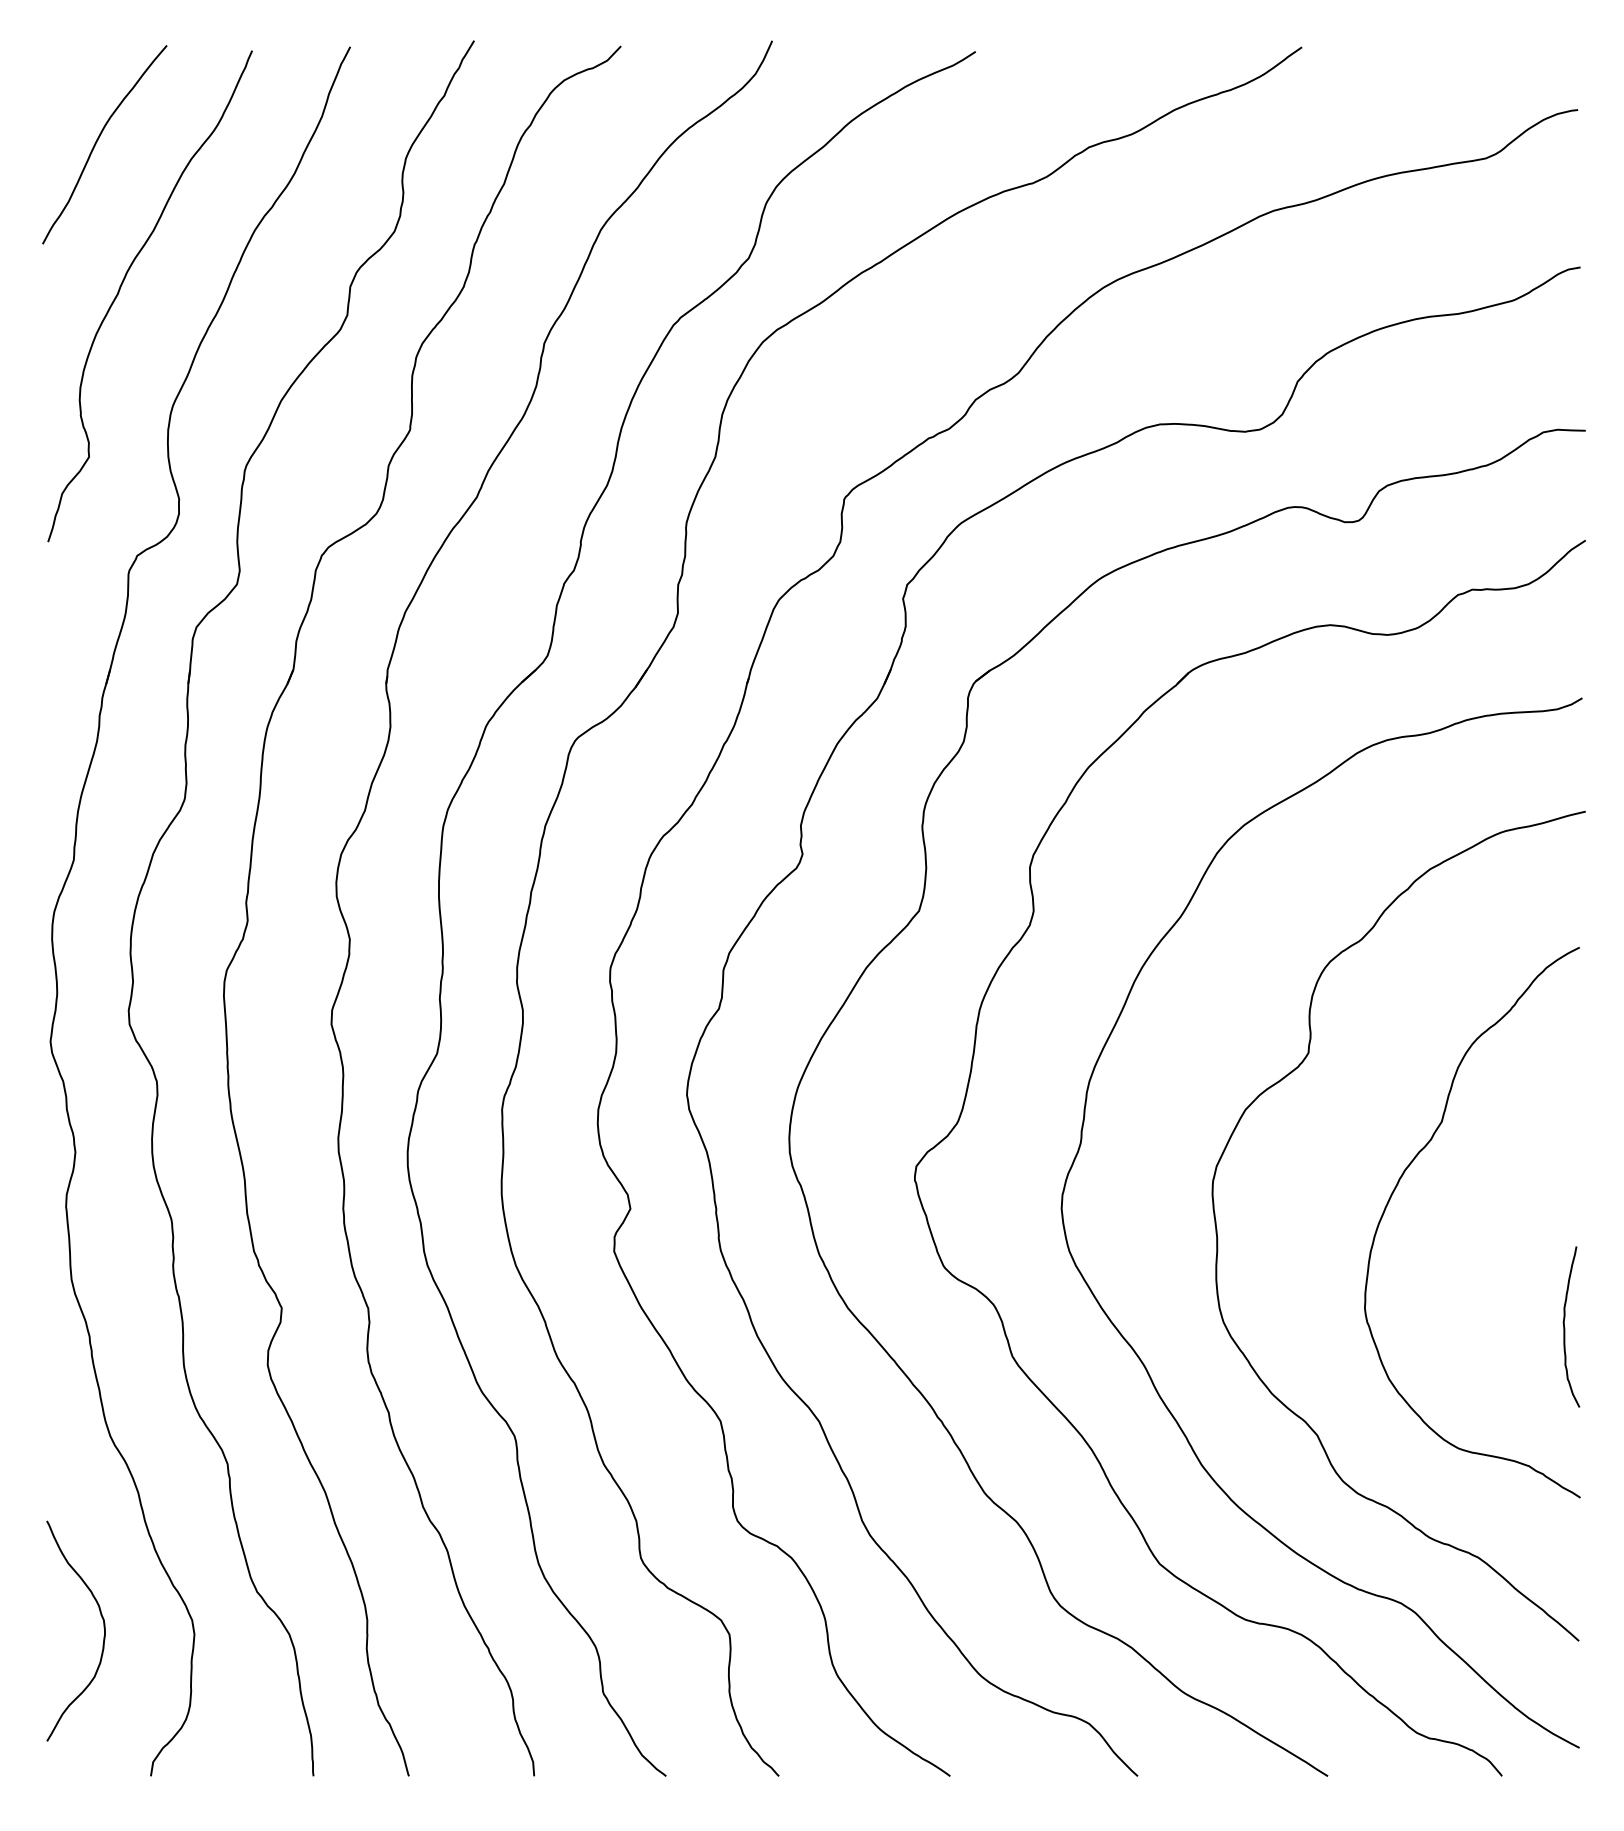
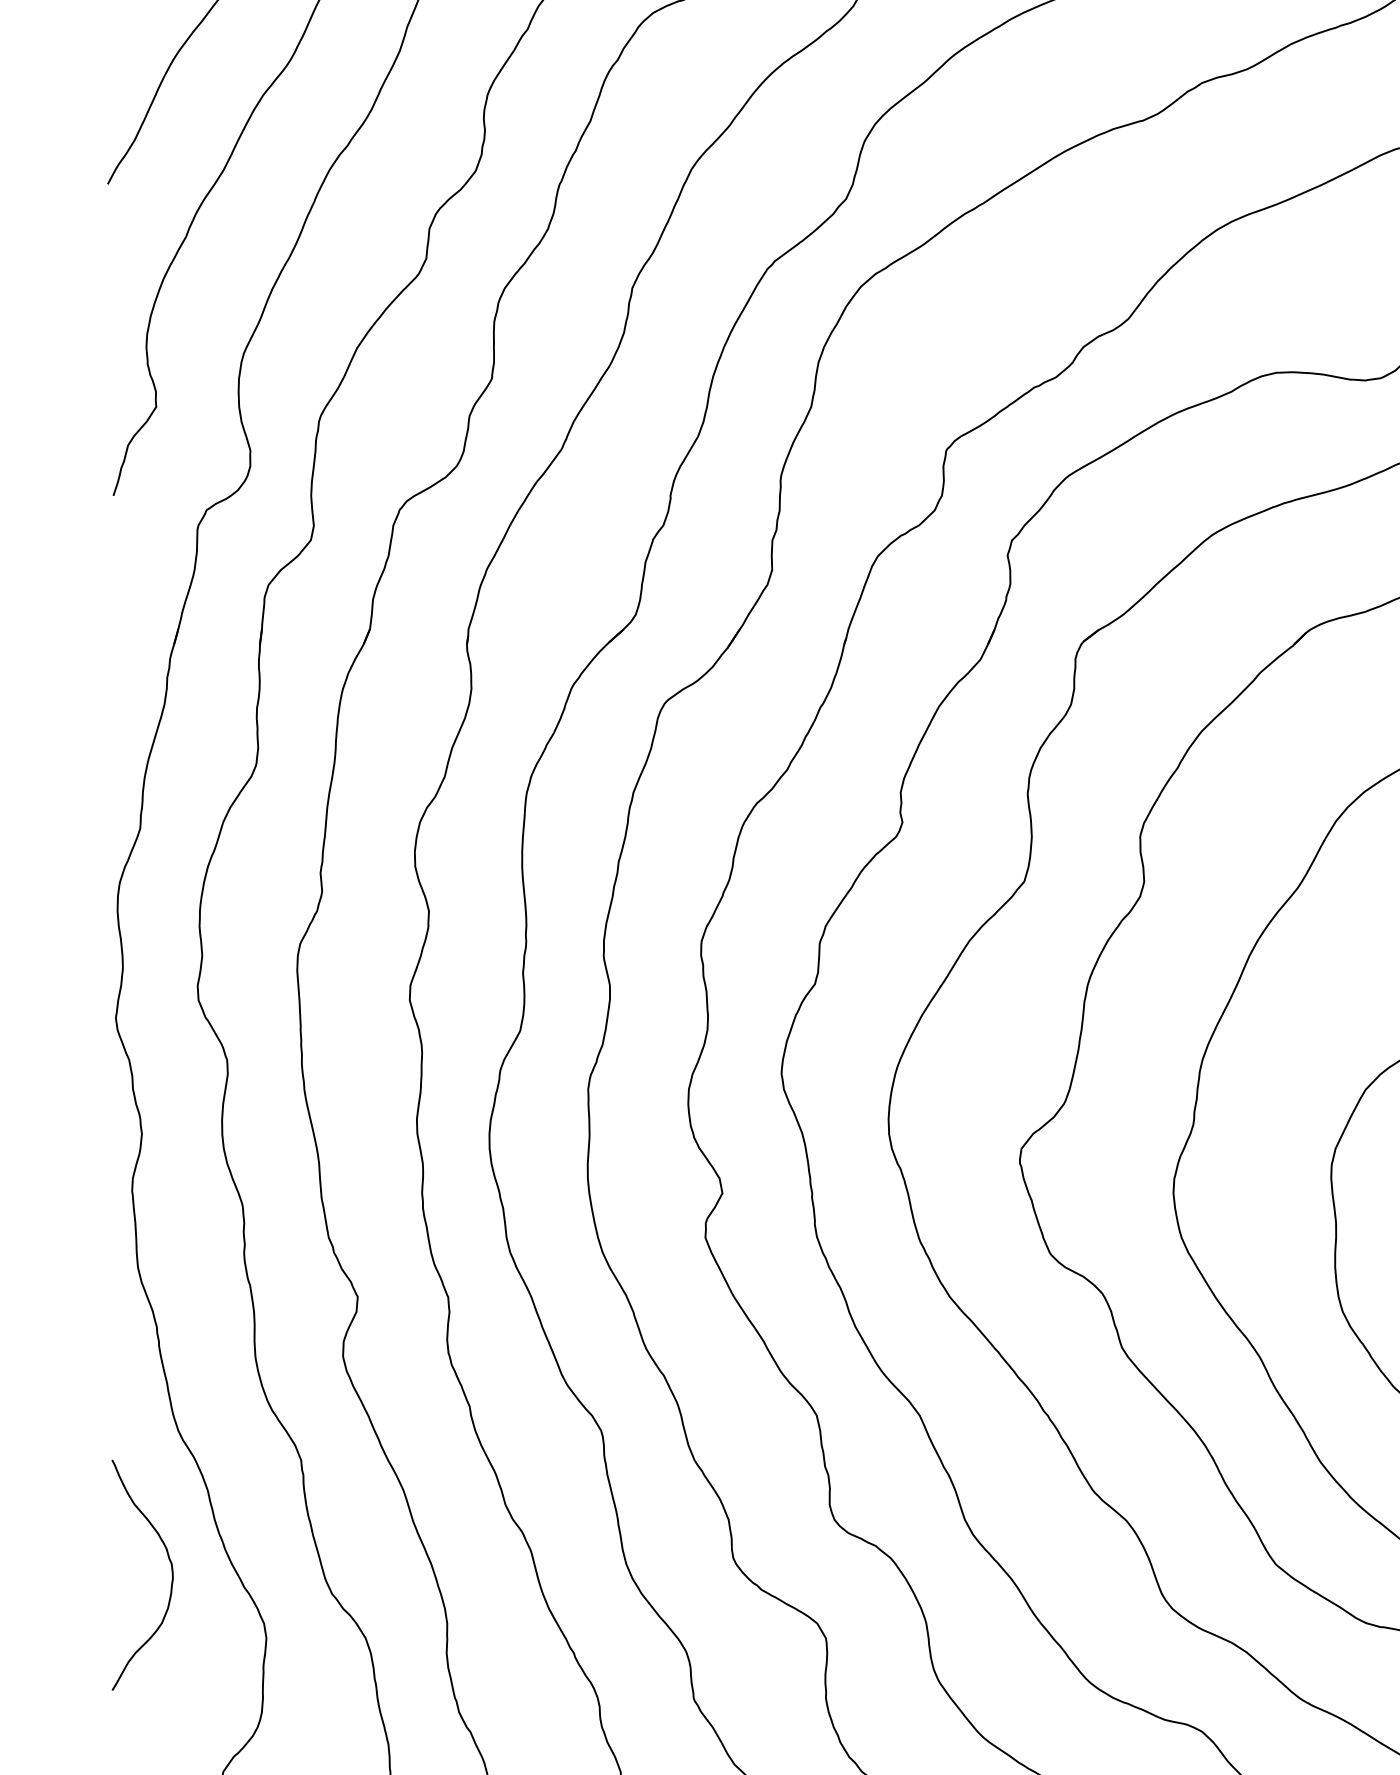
curve: (103, 1627) -> (171, 1571), moved

